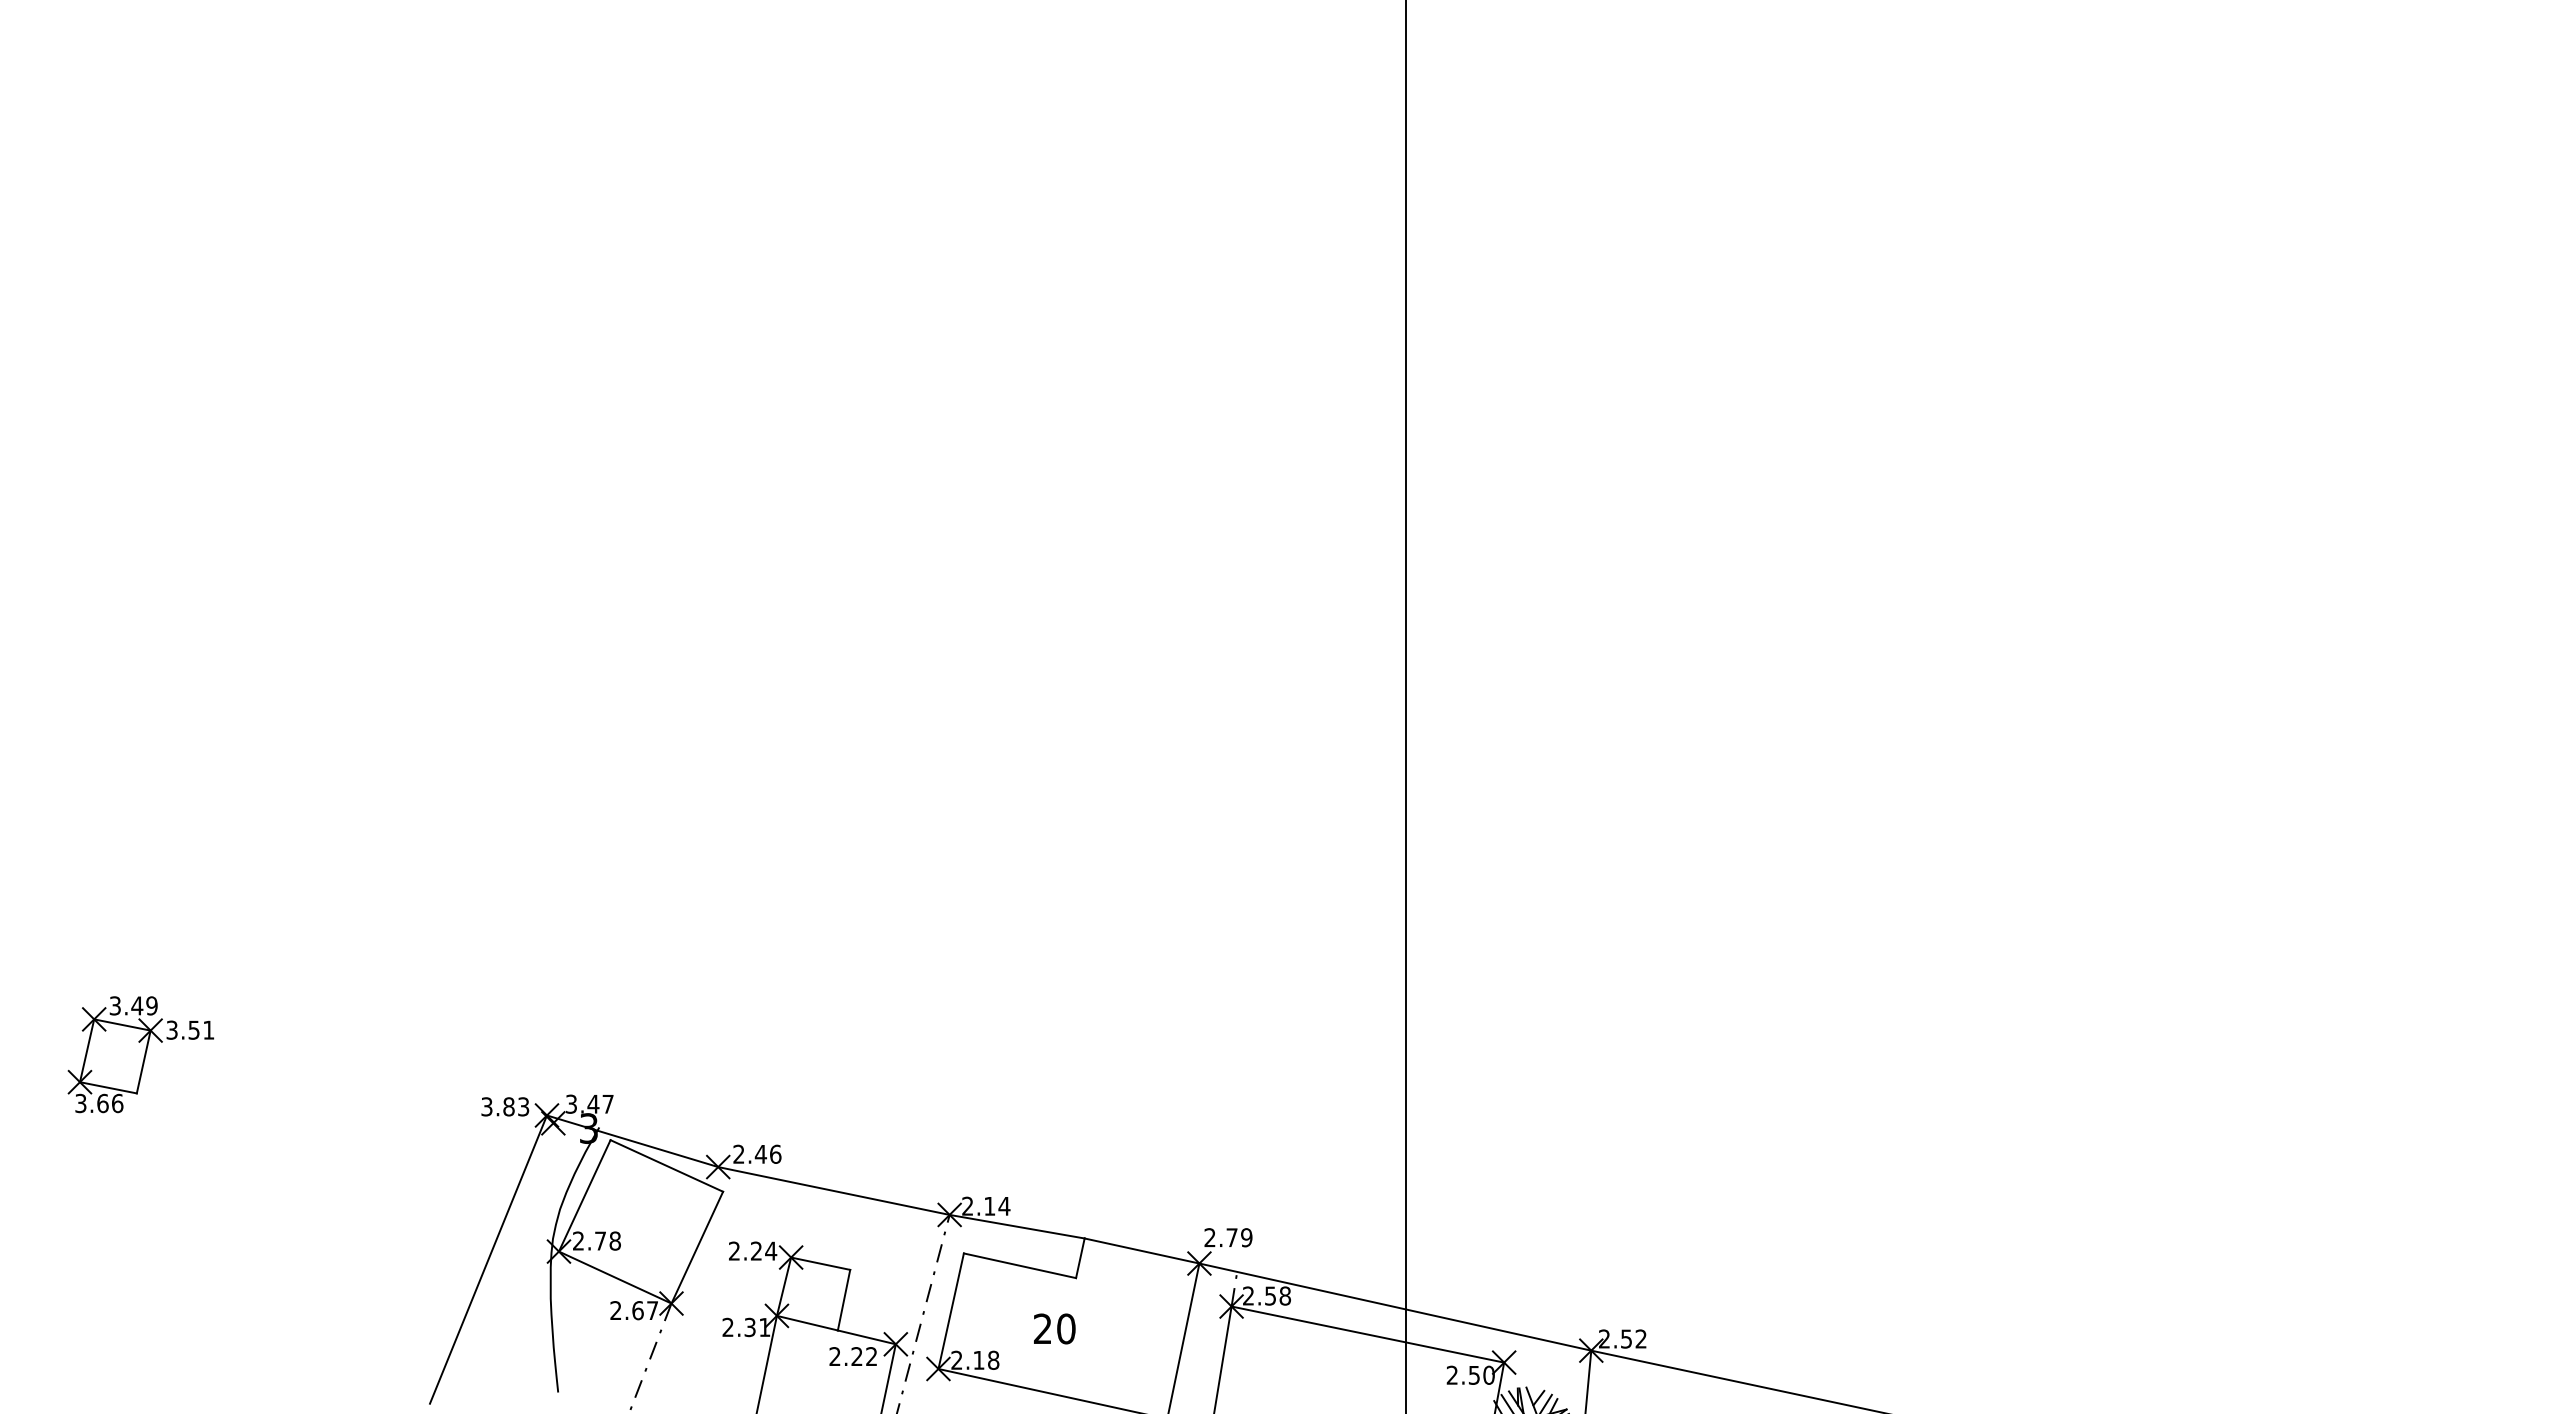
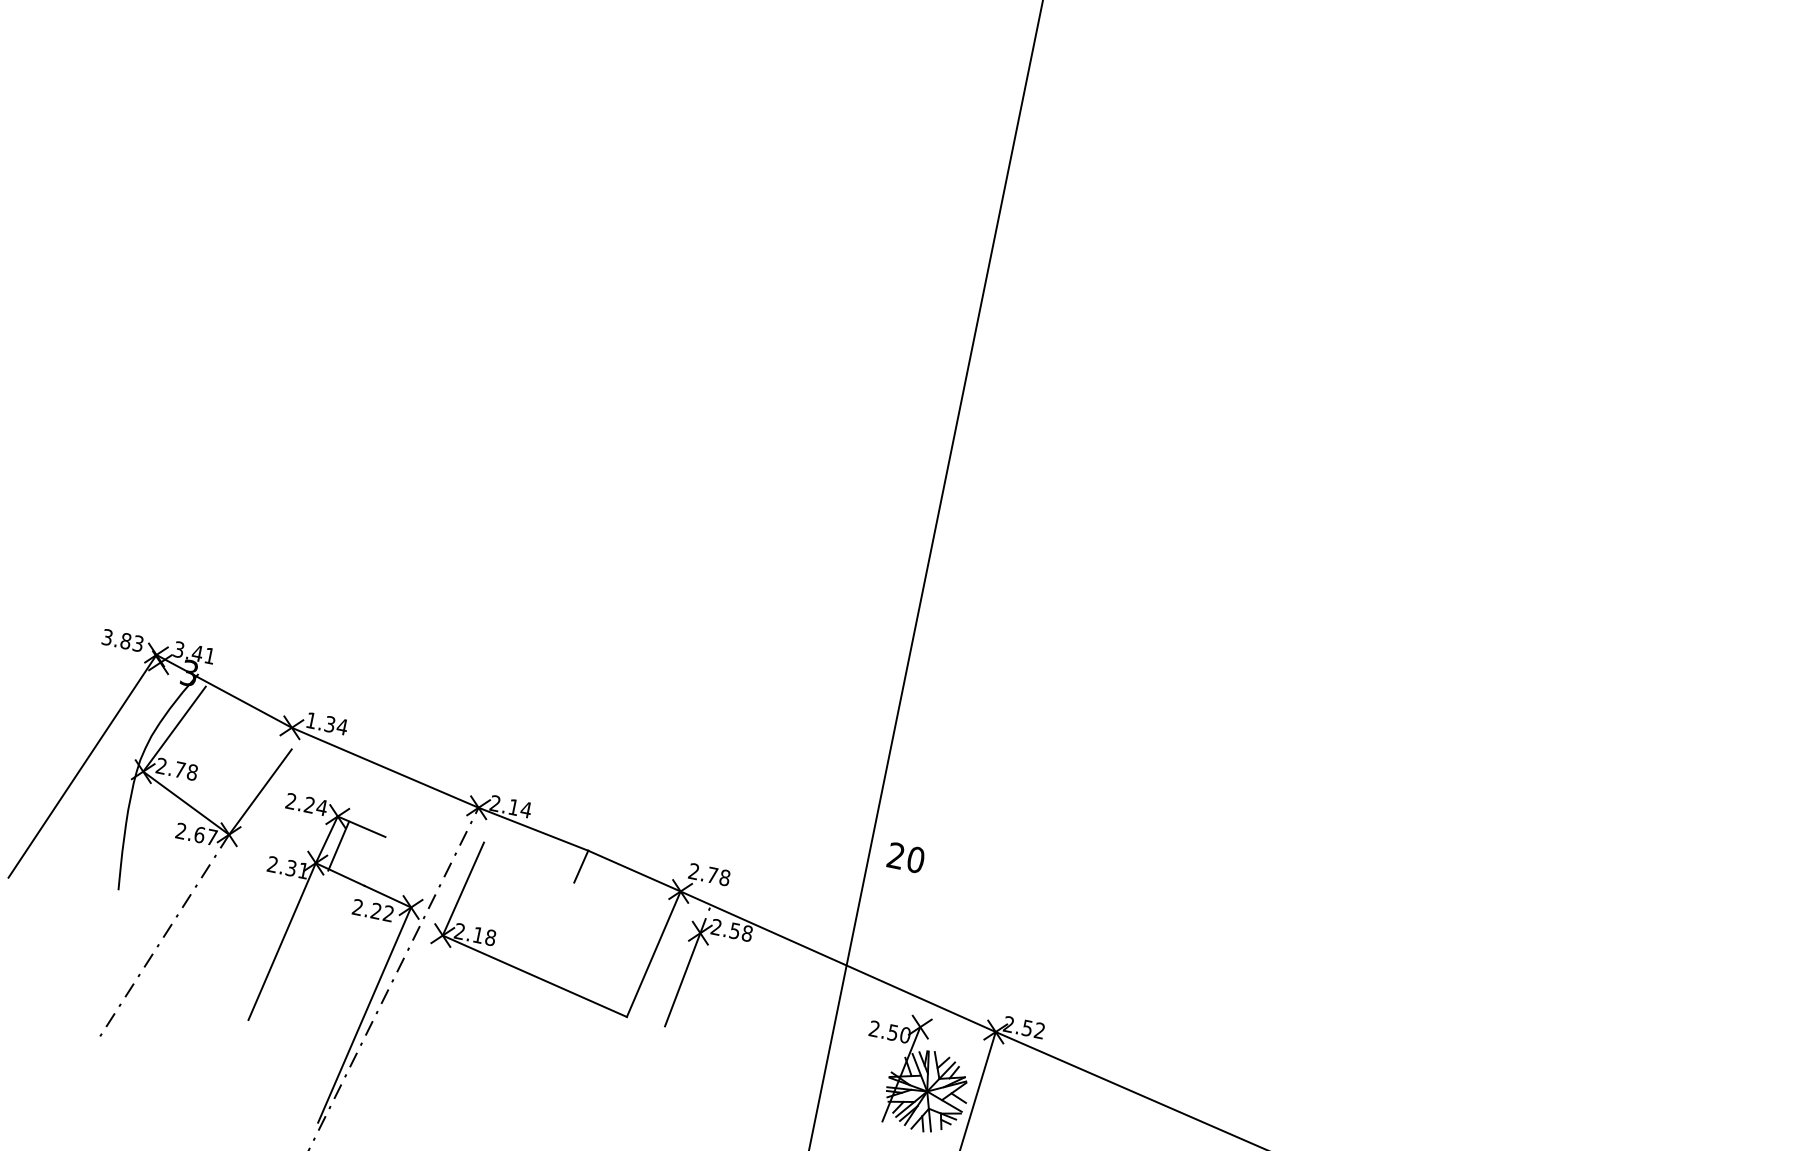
text: (607, 1104) -> (209, 656), 3.47 -> 3.41
text: (757, 1153) -> (327, 723), 2.46 -> 1.34
line: (666, 1165) -> (248, 717), removed
text: (1246, 1237) -> (724, 877), 2.79 -> 2.78
line: (1019, 1265) -> (528, 862), removed
line: (843, 1299) -> (338, 845), moved
text: (1054, 1328) -> (906, 857), moved
line: (1367, 1334) -> (810, 980), removed

